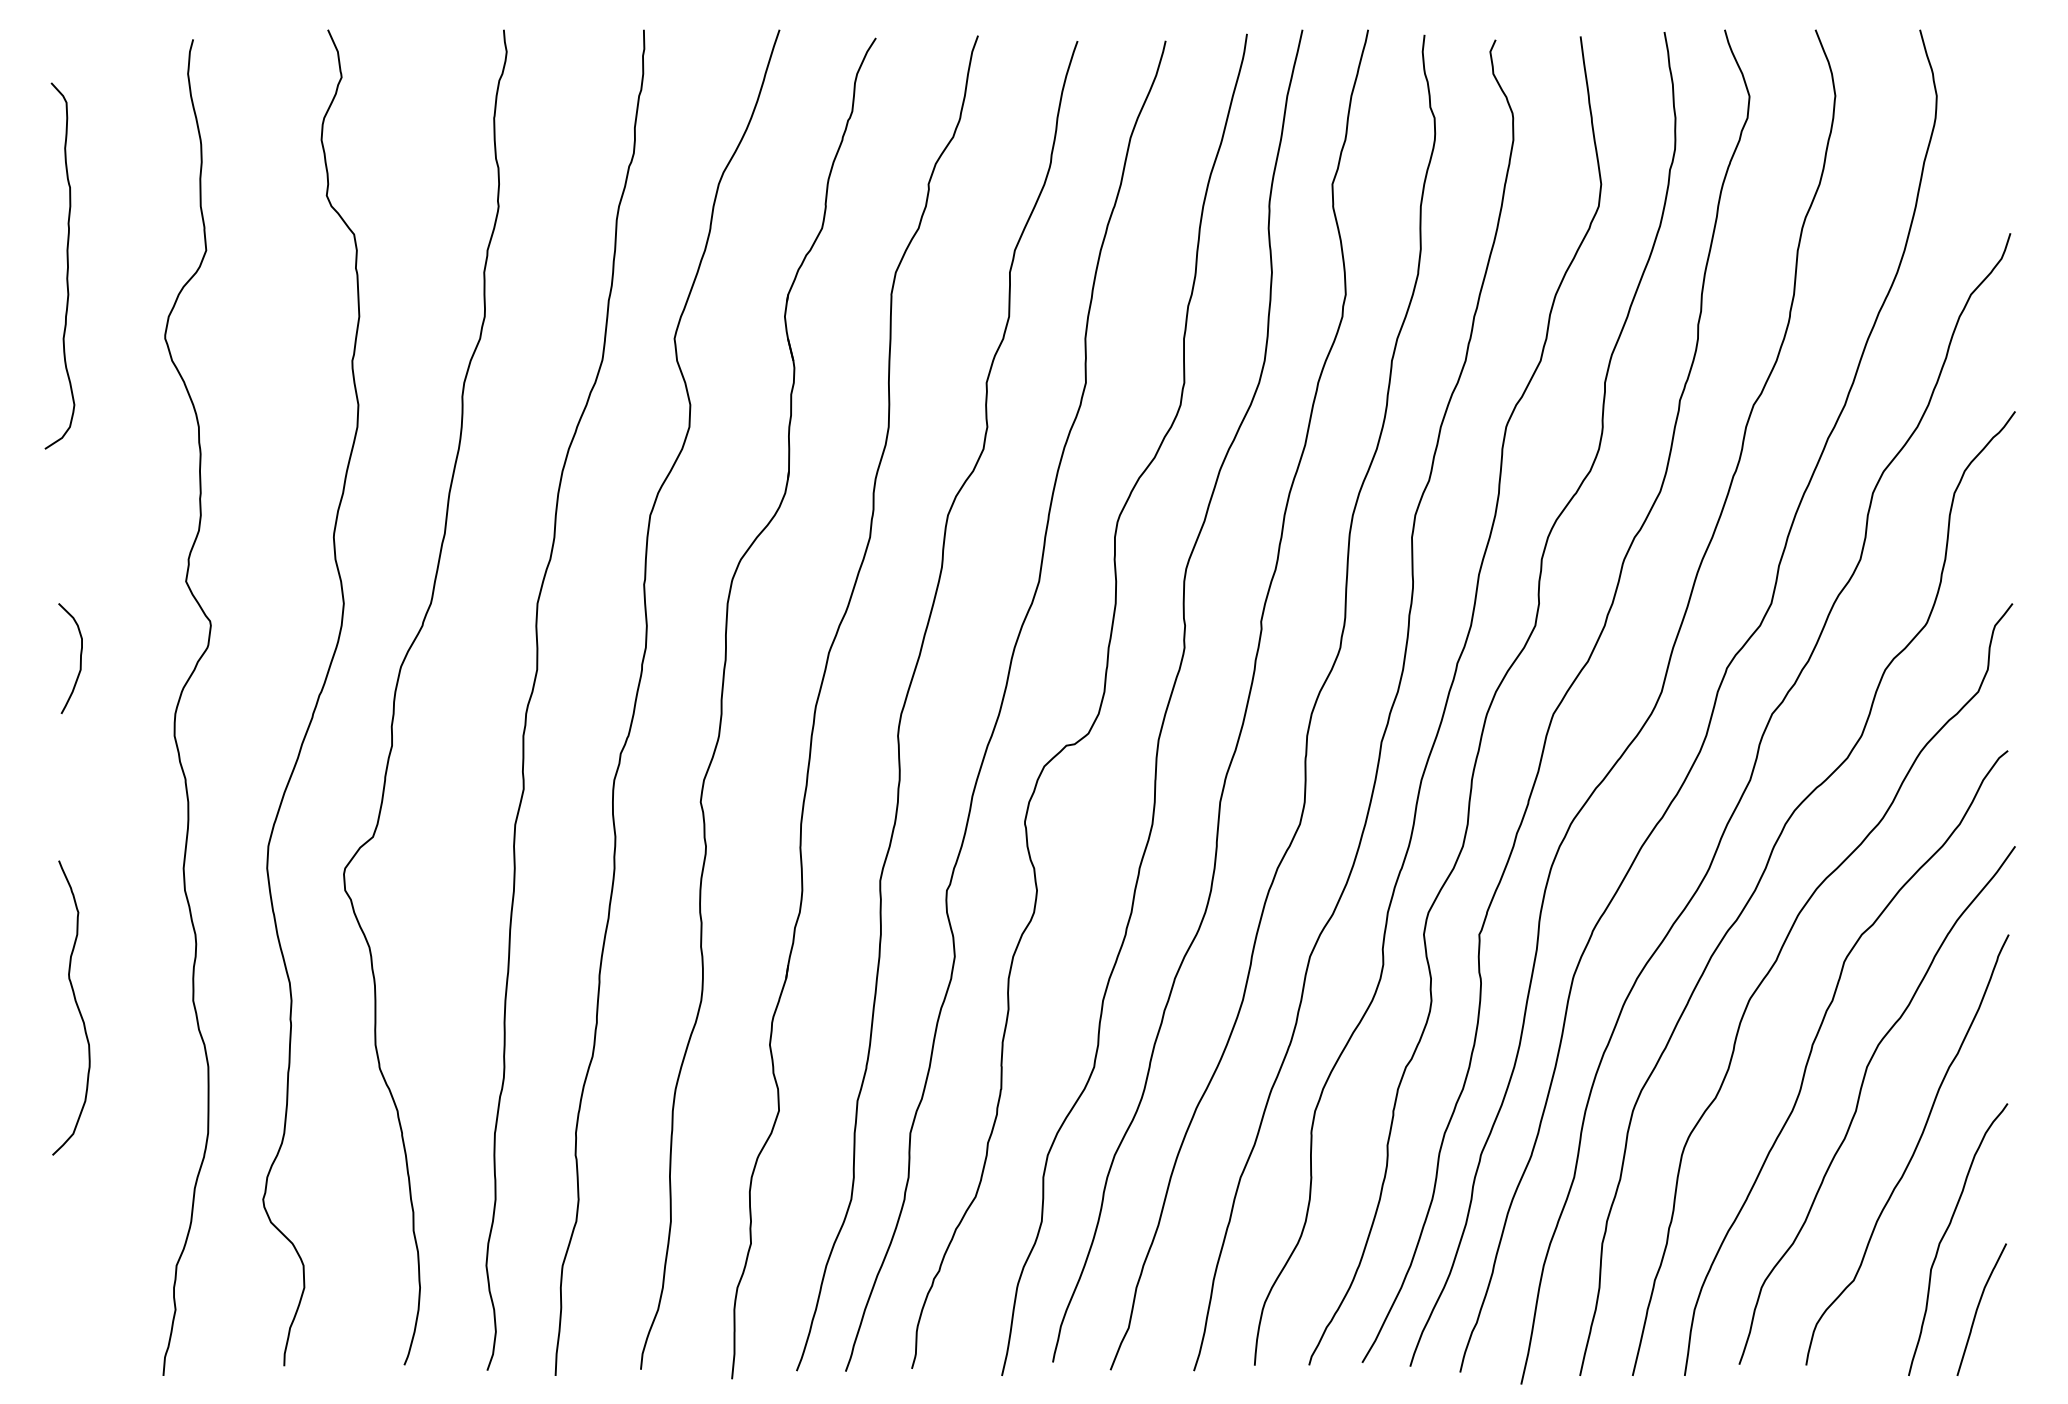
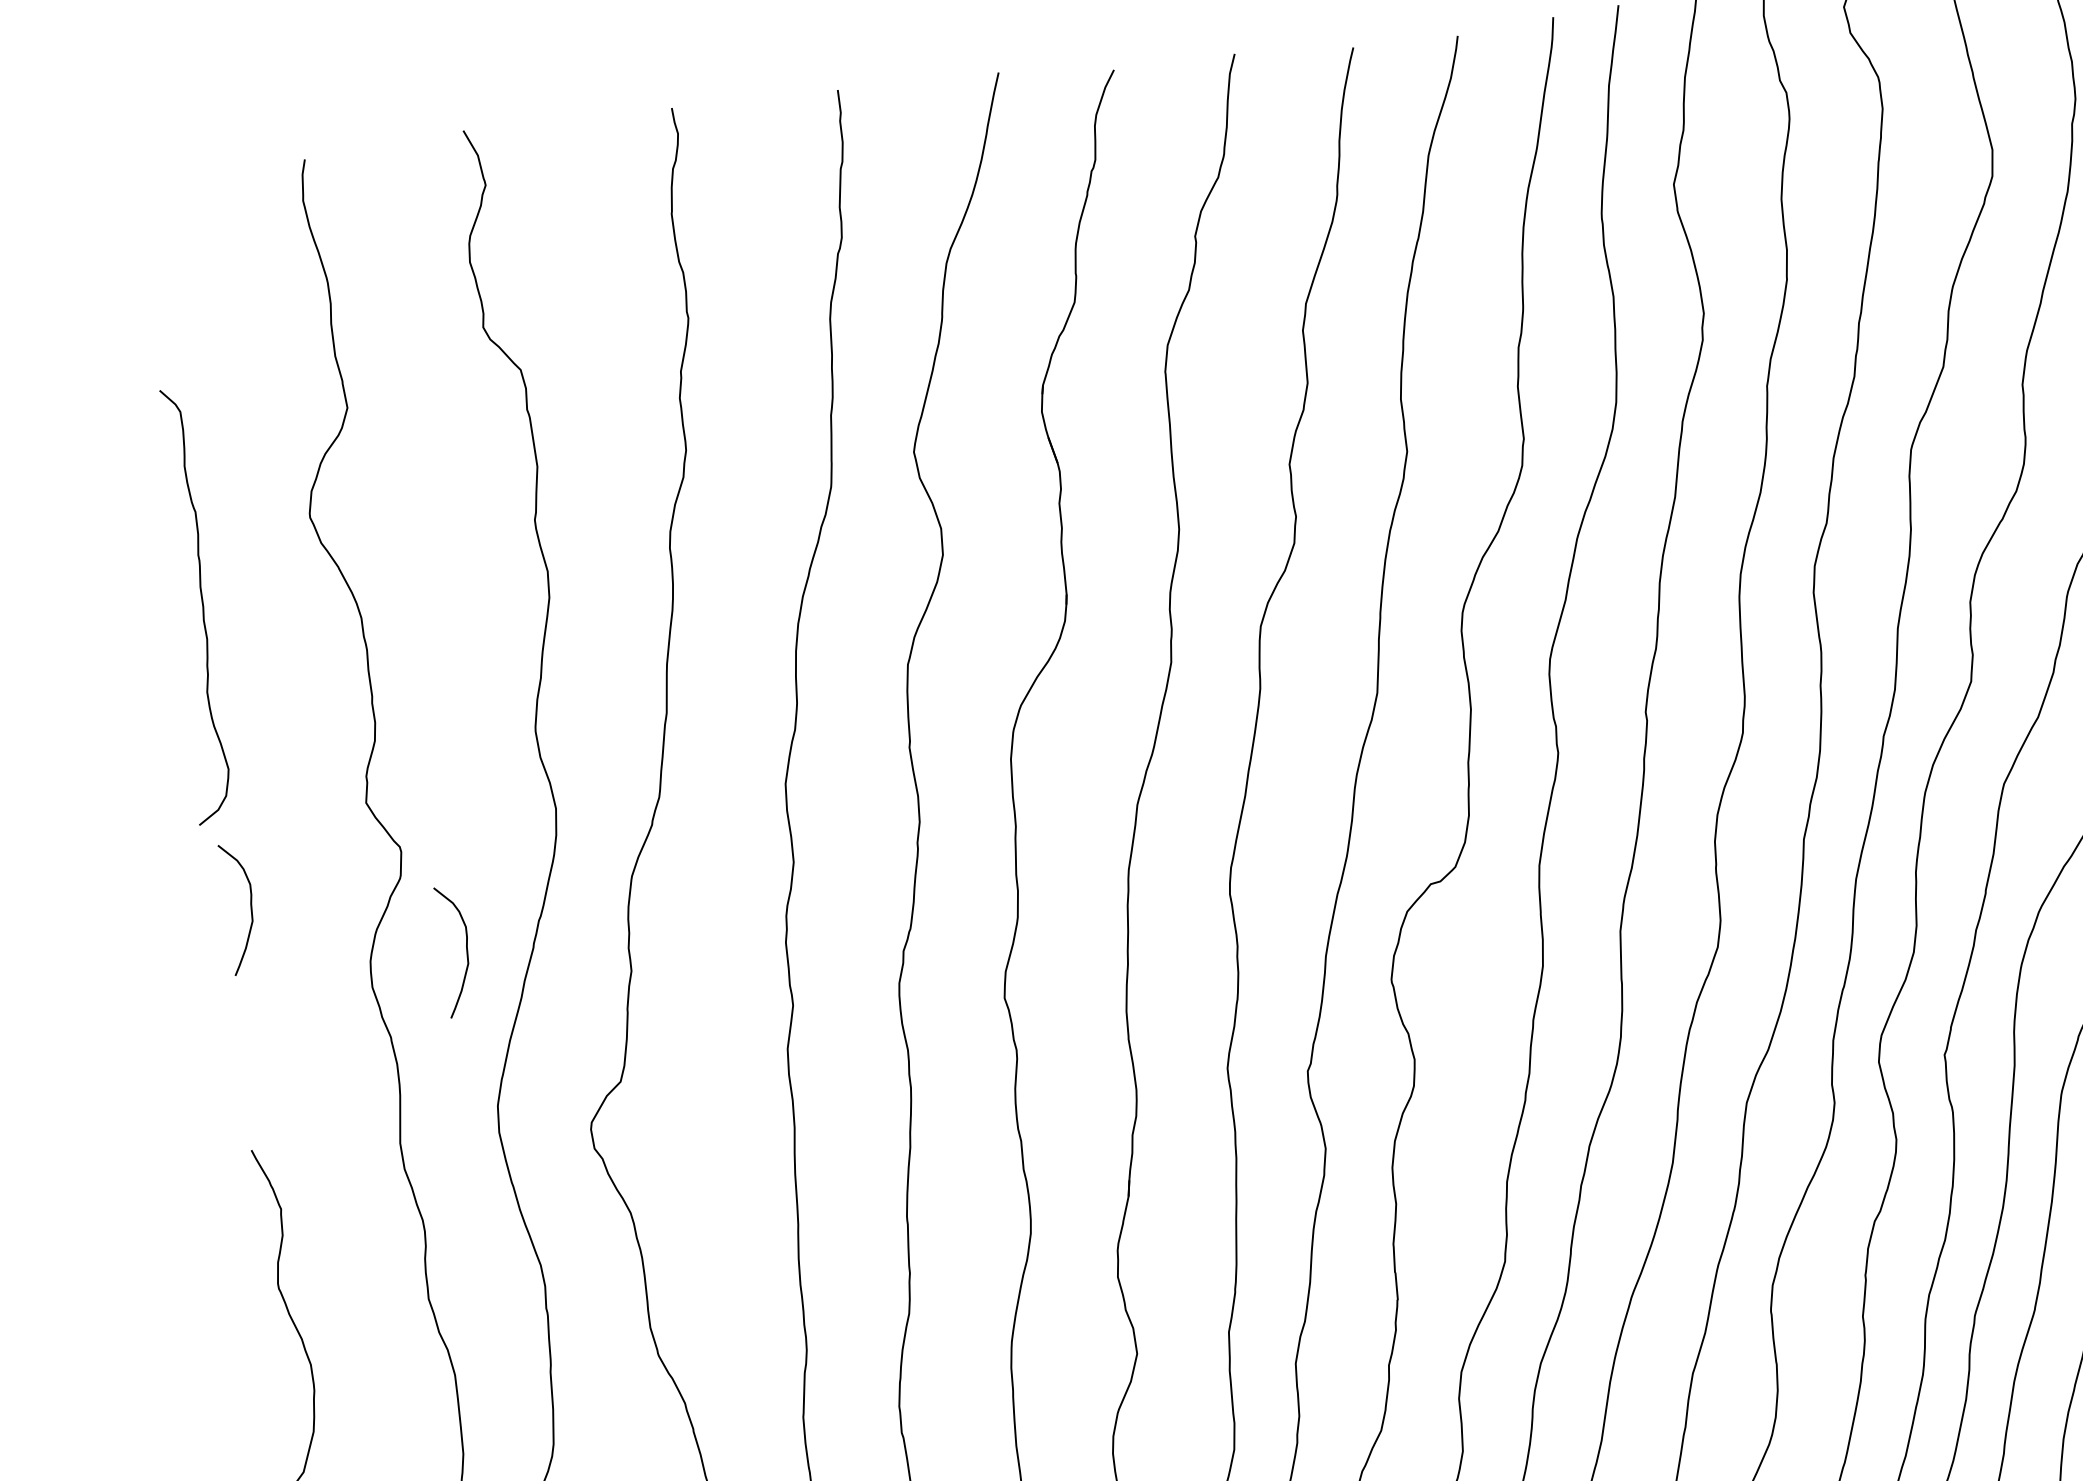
curve: (67, 265) -> (202, 604), moved
curve: (256, 713) -> (466, 950), added

